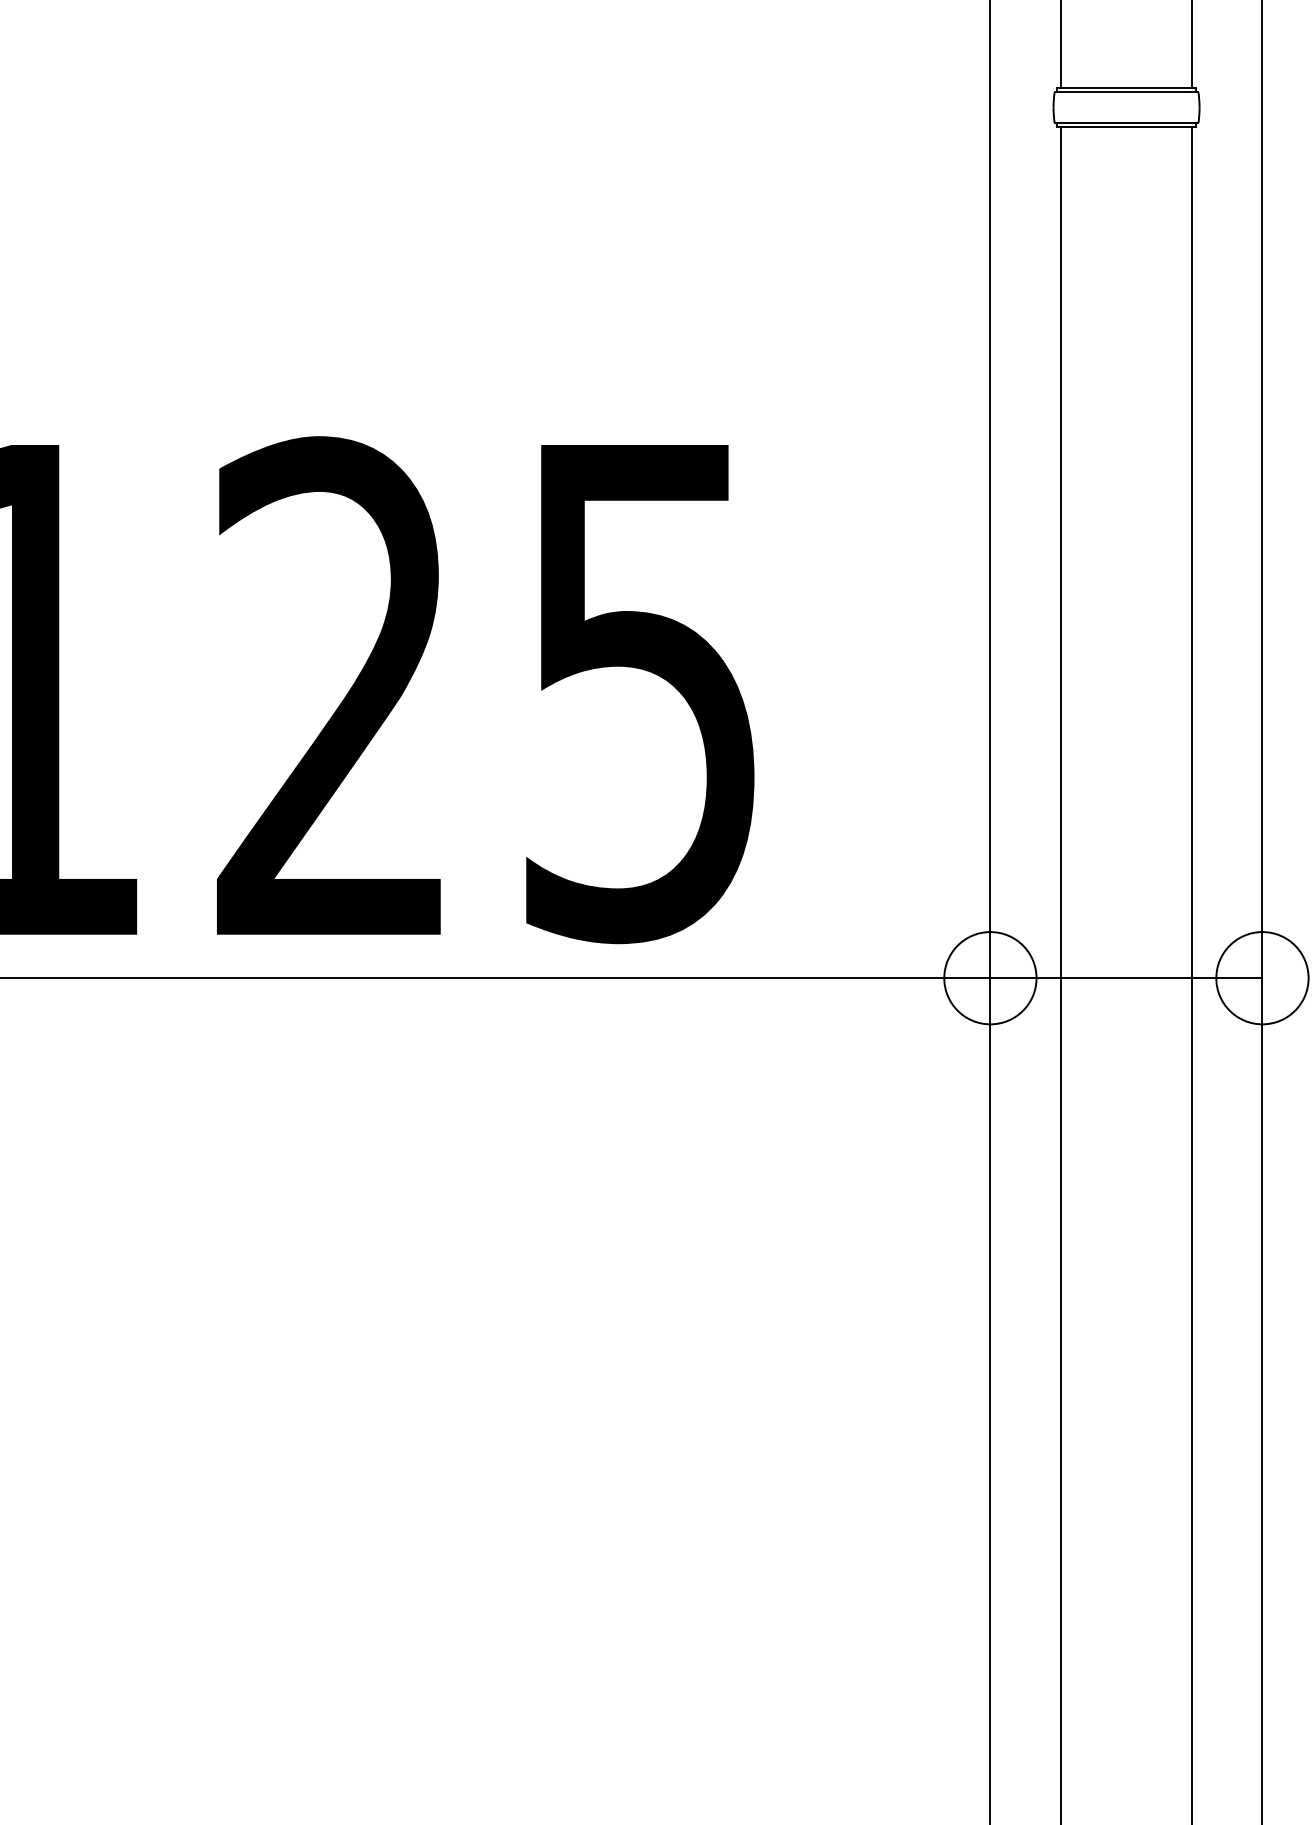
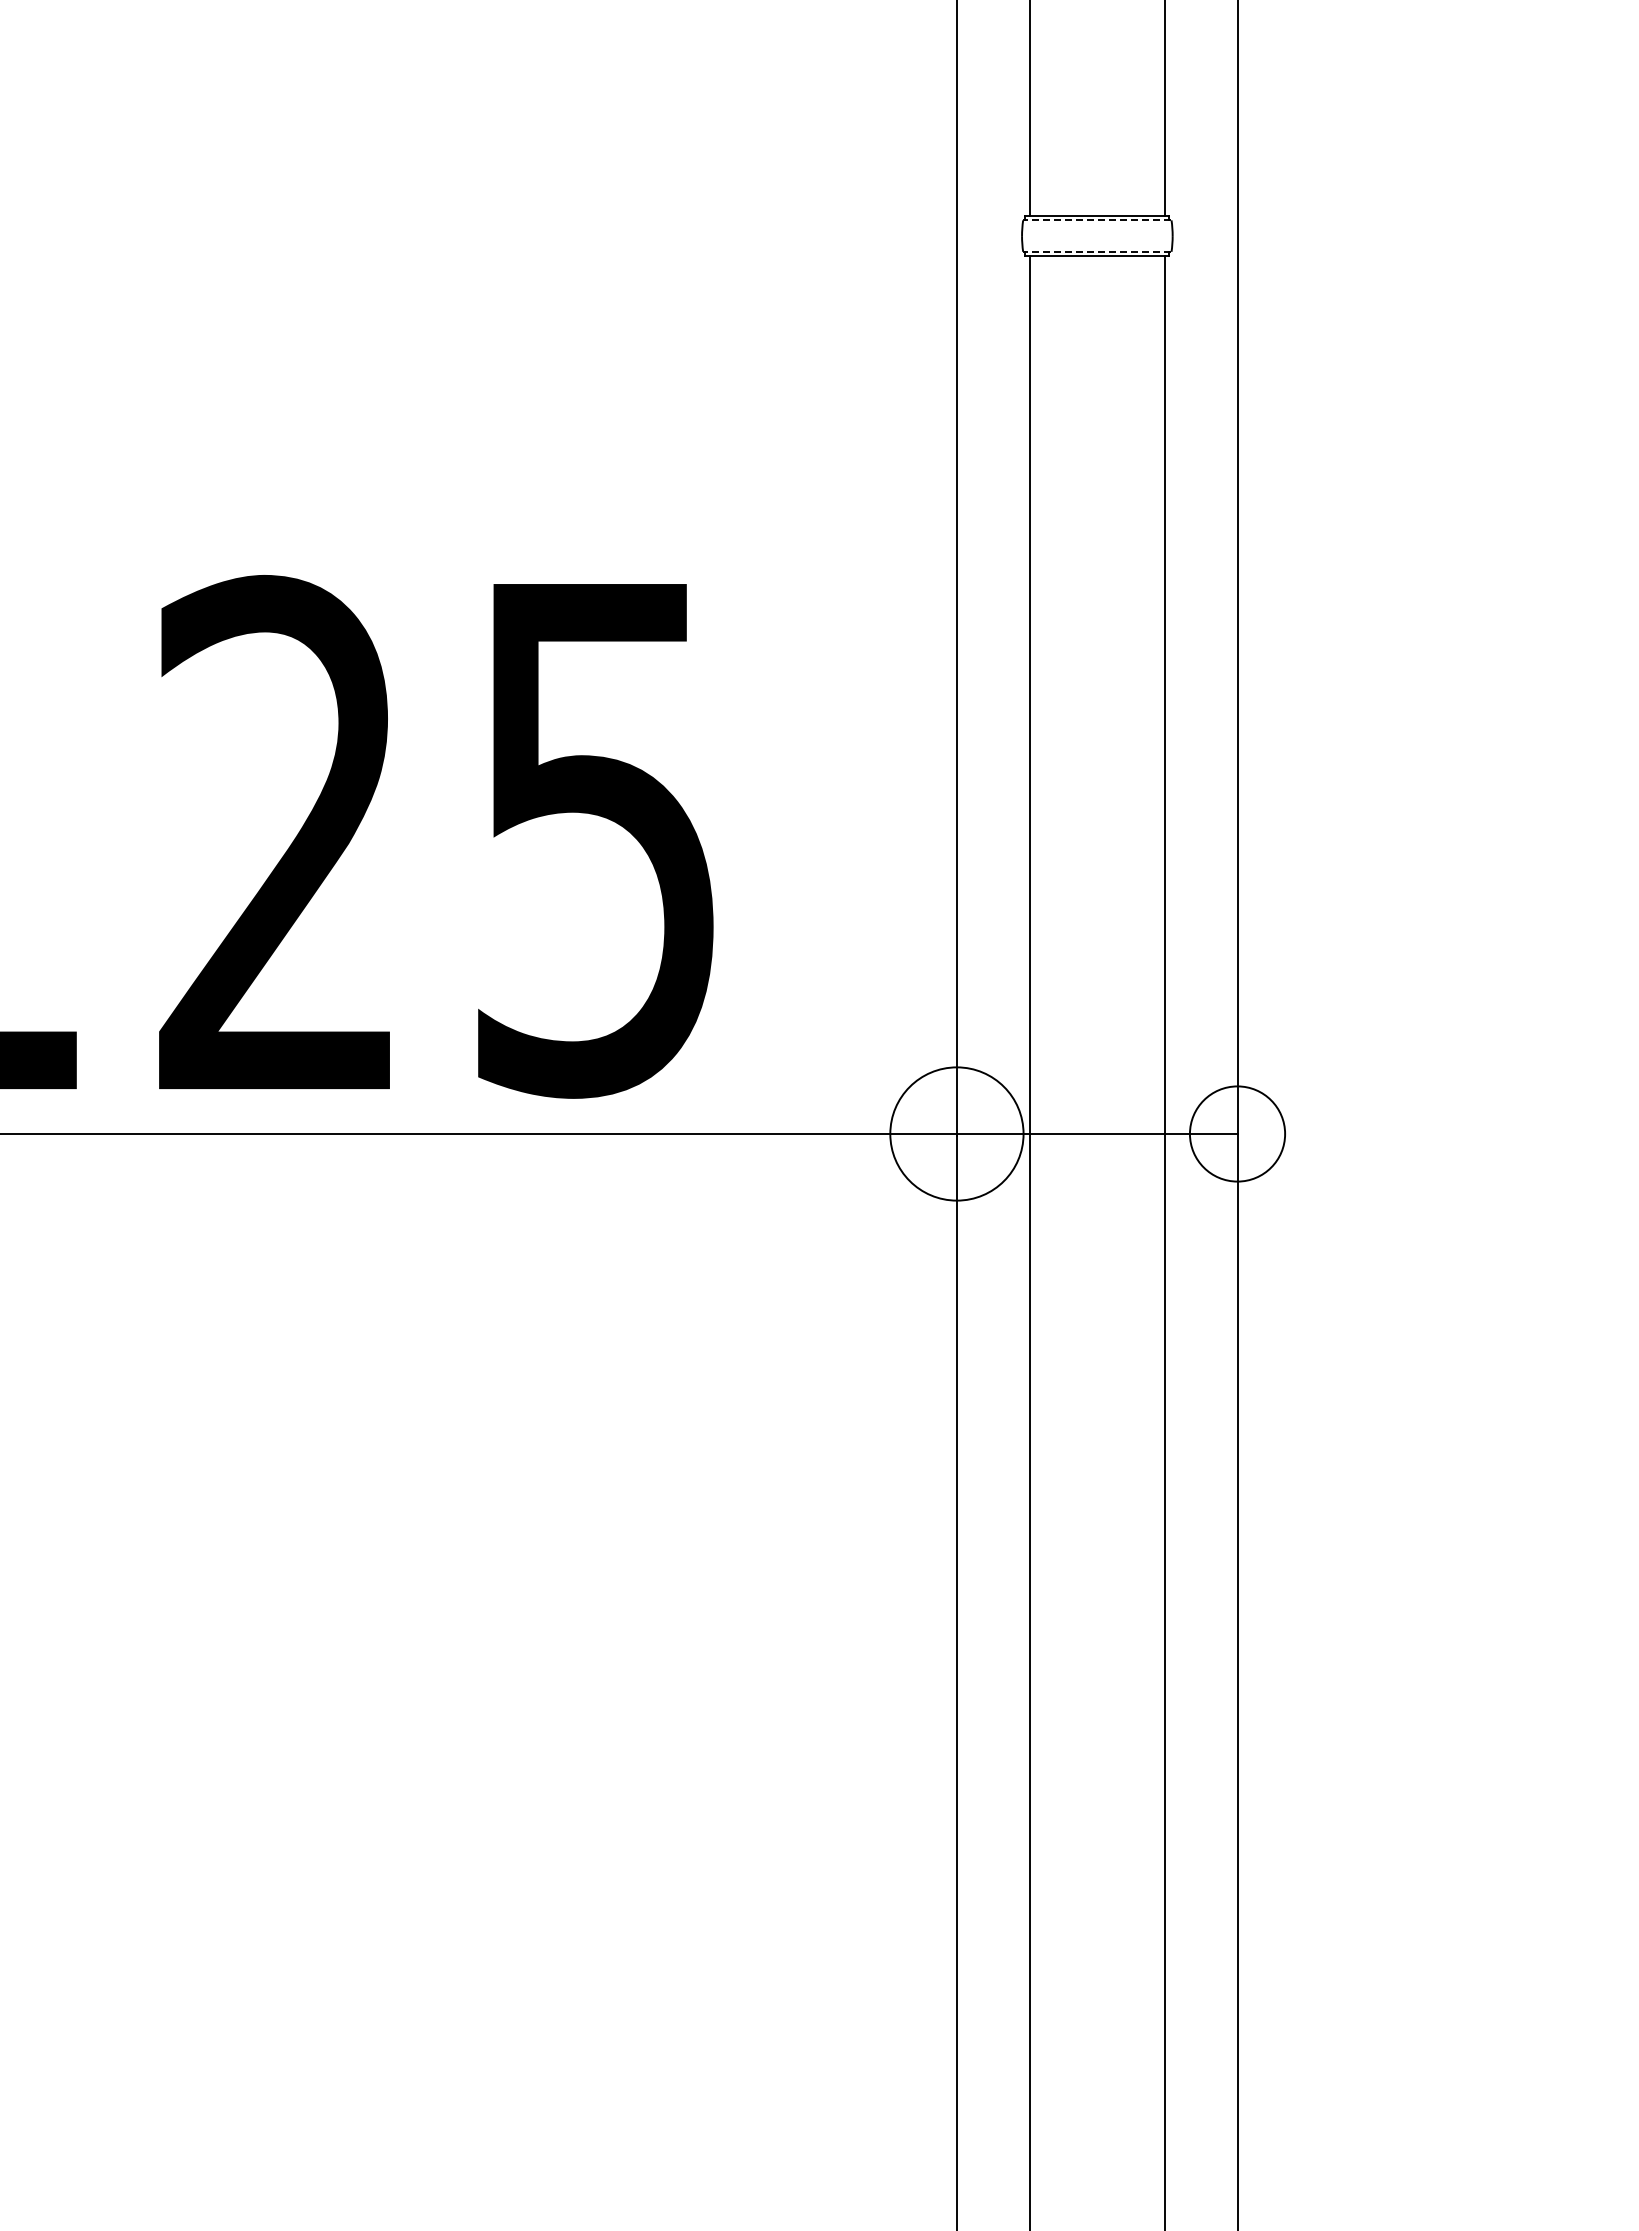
line: (1125, 92) -> (1096, 220), solid -> dashed
line: (1125, 122) -> (1096, 251), solid -> dashed
circle: (989, 977) -> (956, 1133), size x1.4

